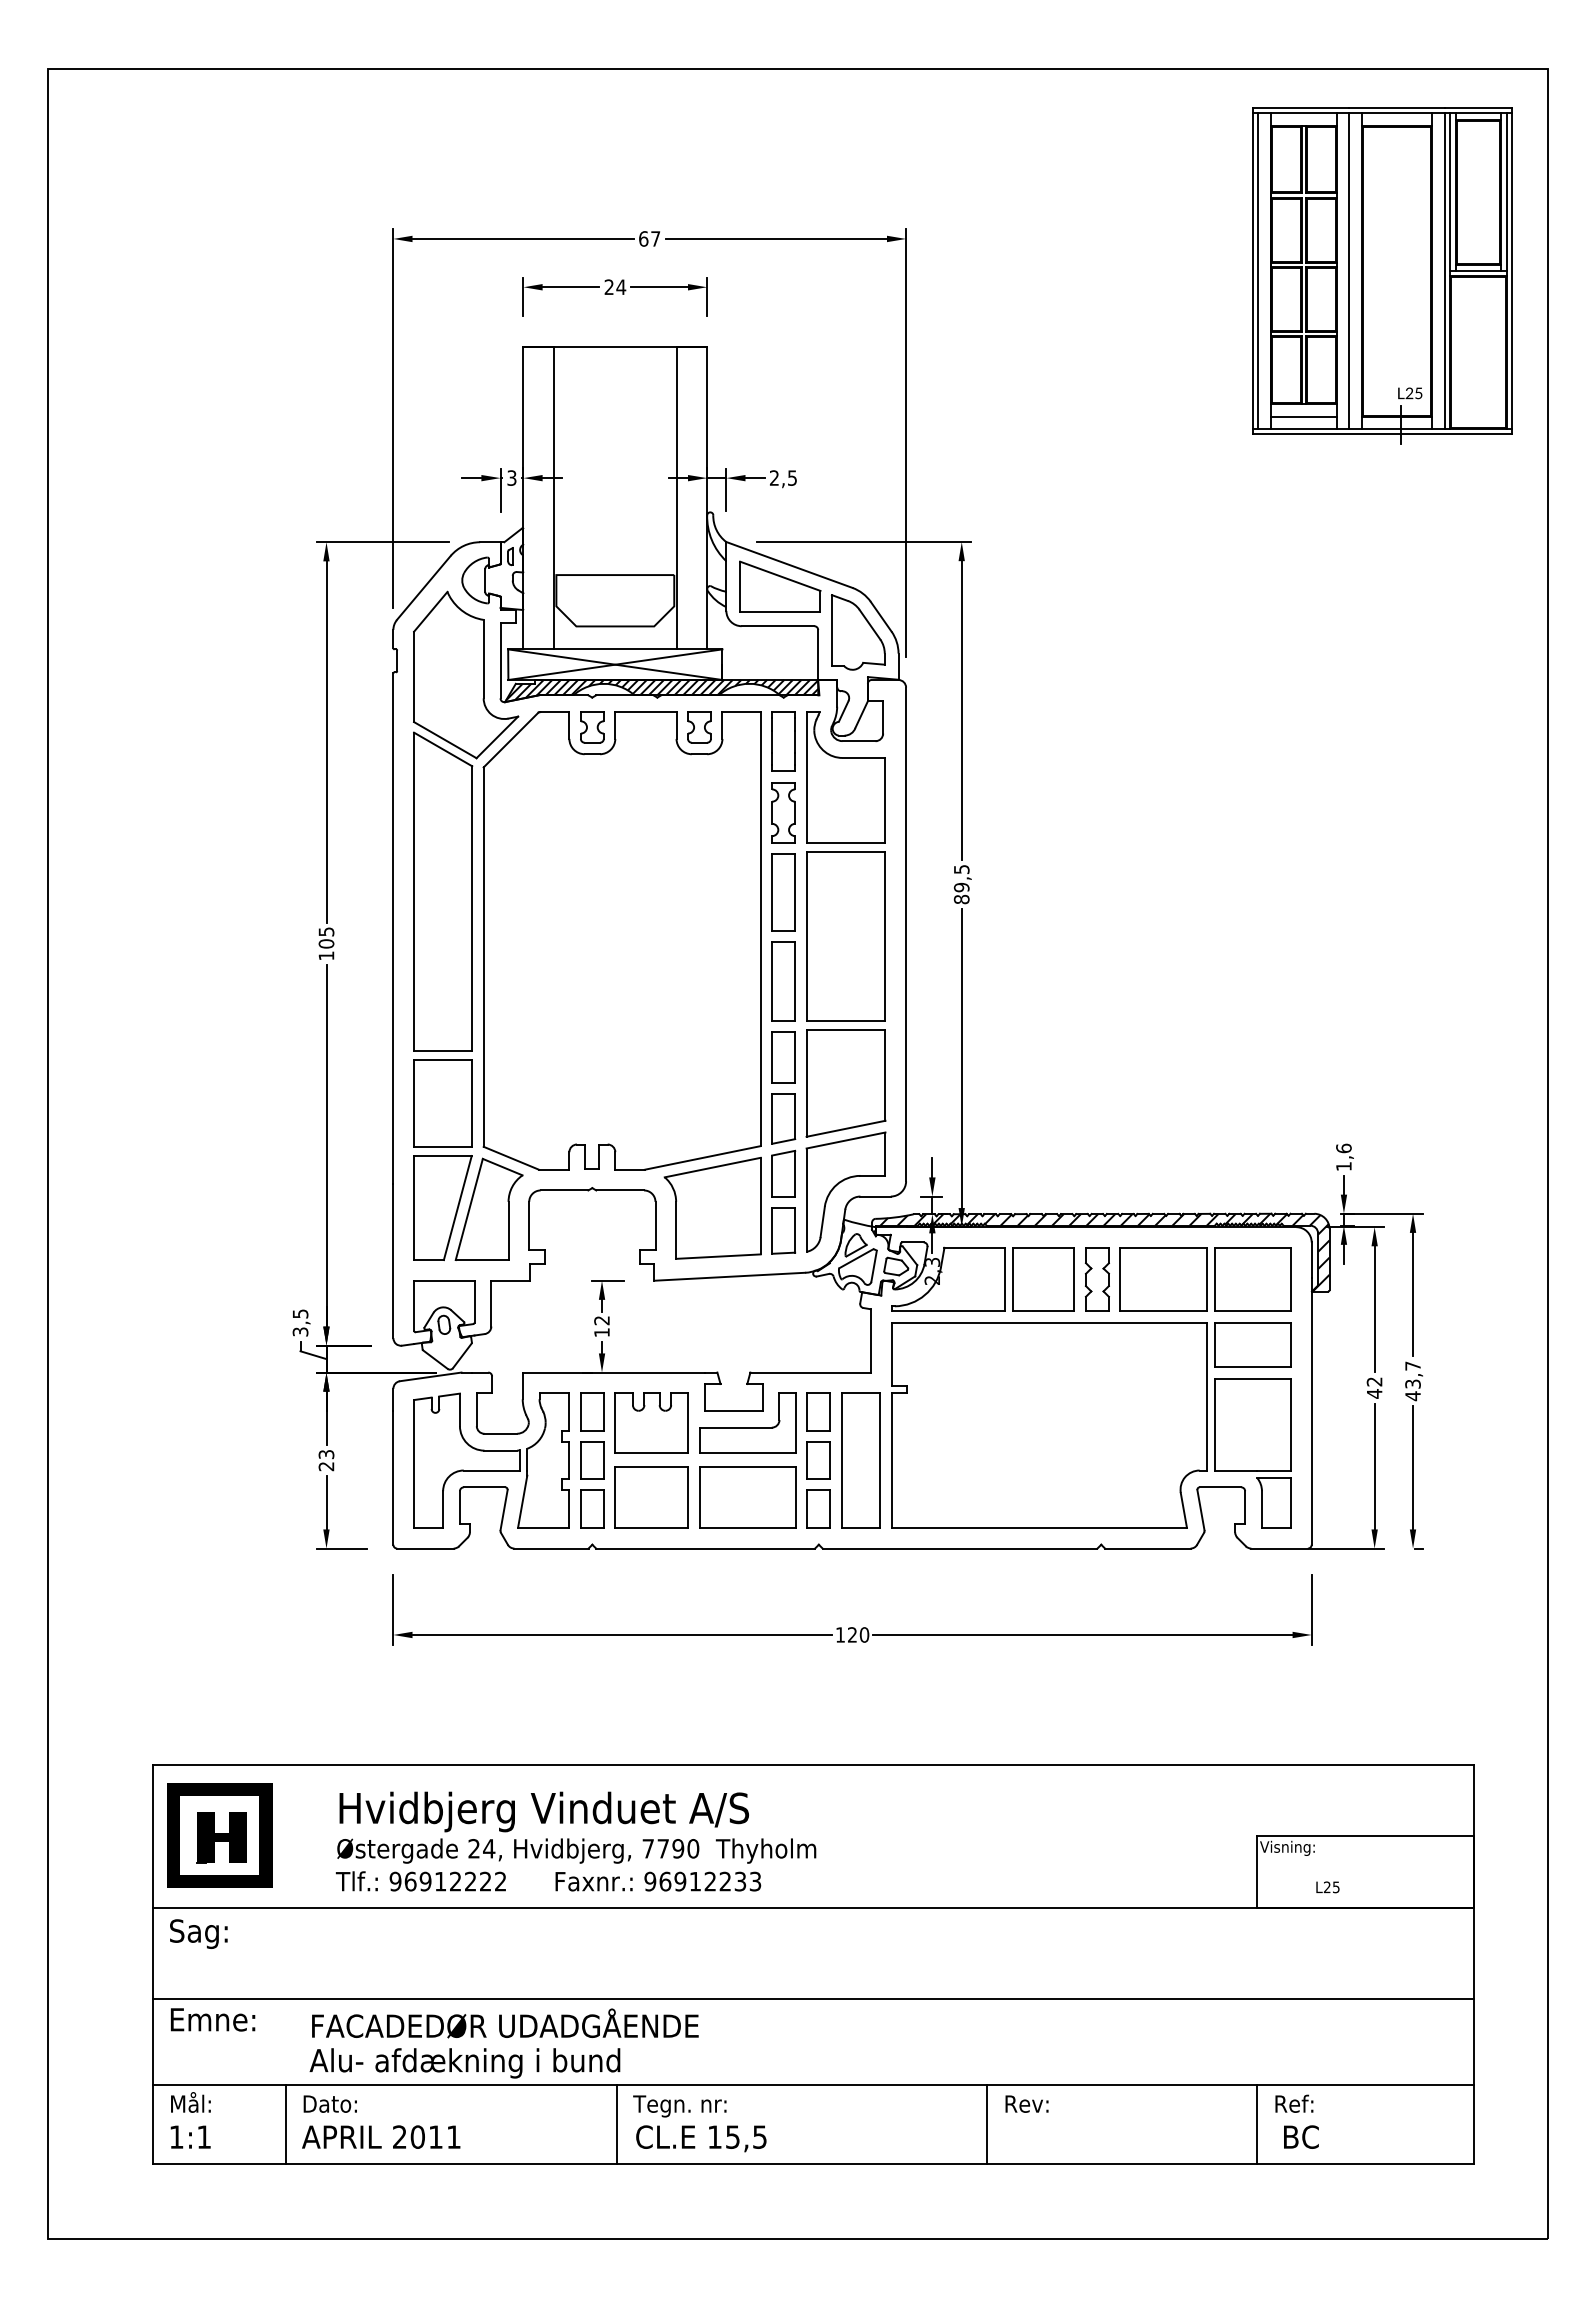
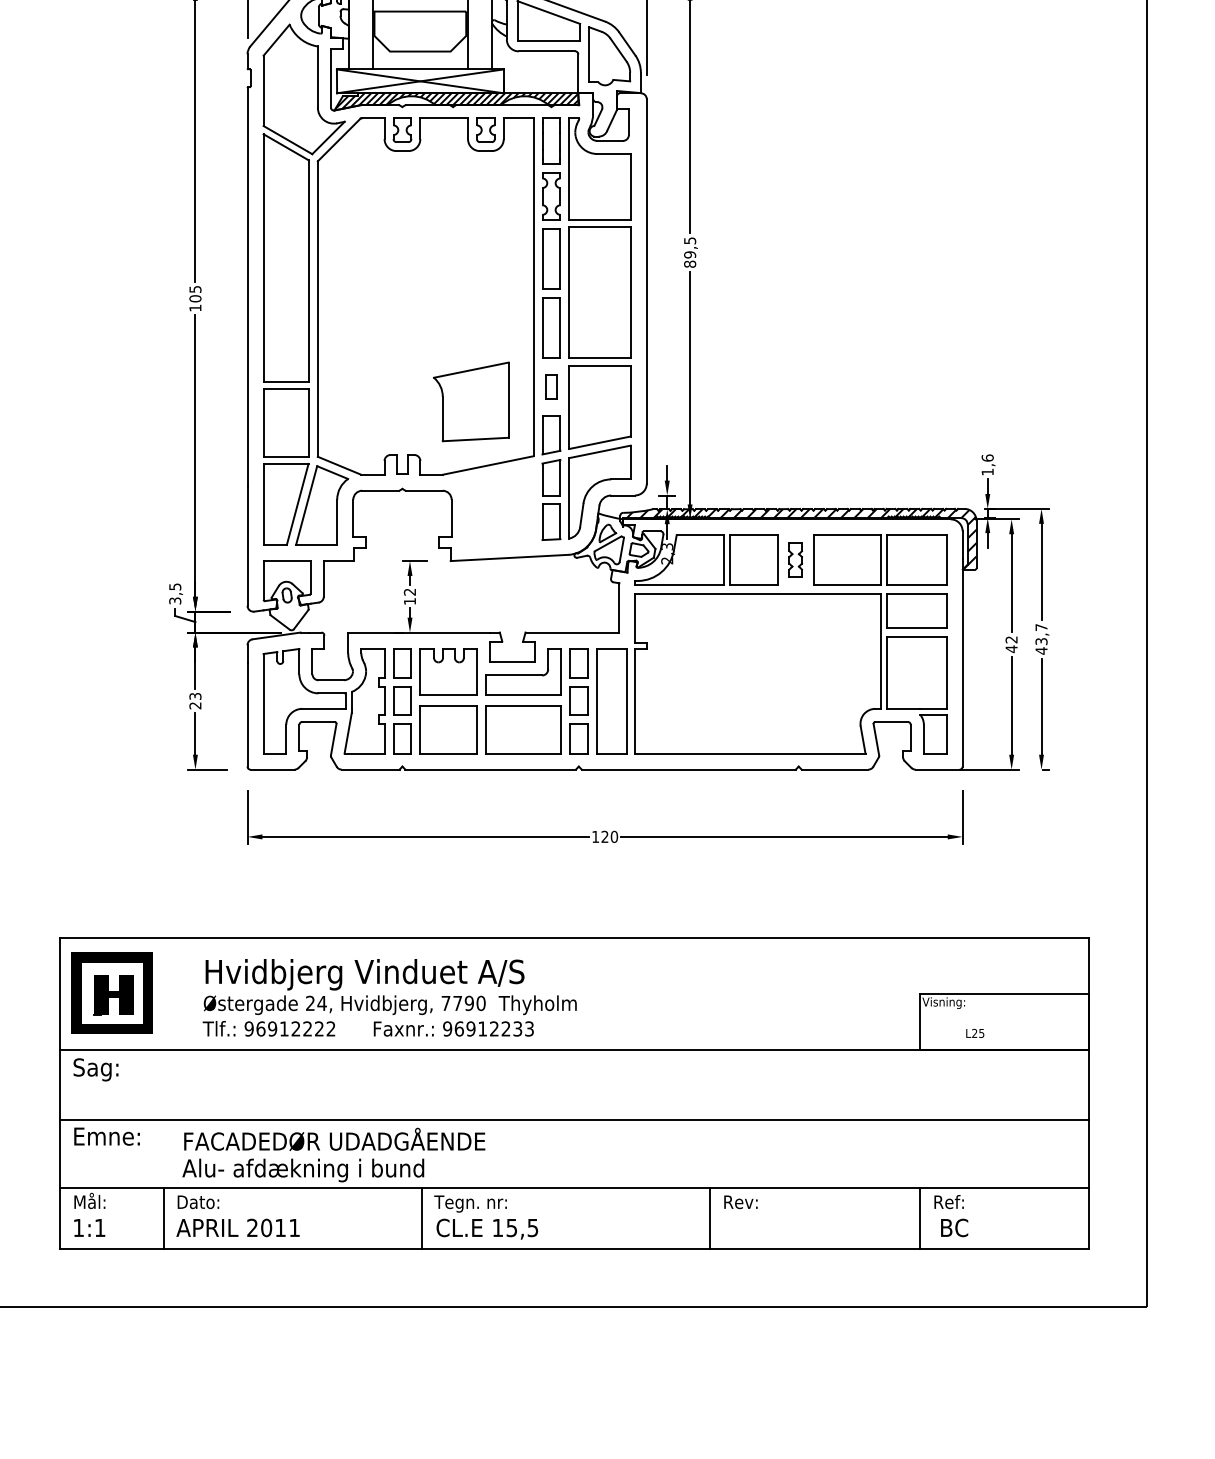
part: (783, 1057) -> (551, 387), size x0.6
part: (712, 1207) -> (471, 401), moved
part: (1096, 1279) -> (795, 560), size x0.7

